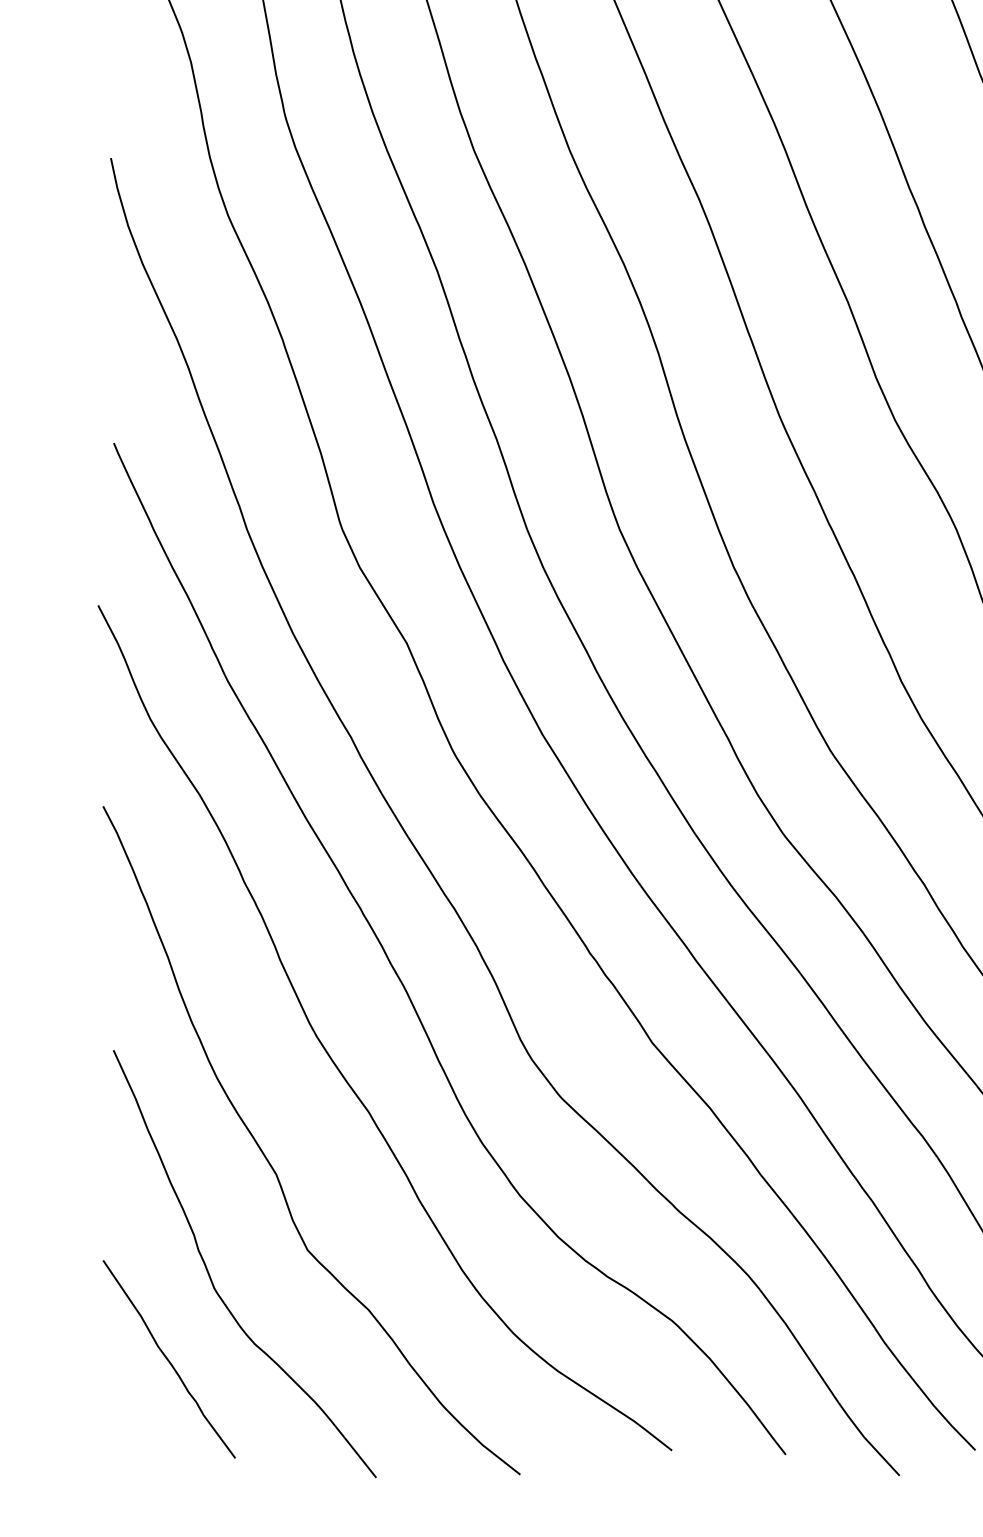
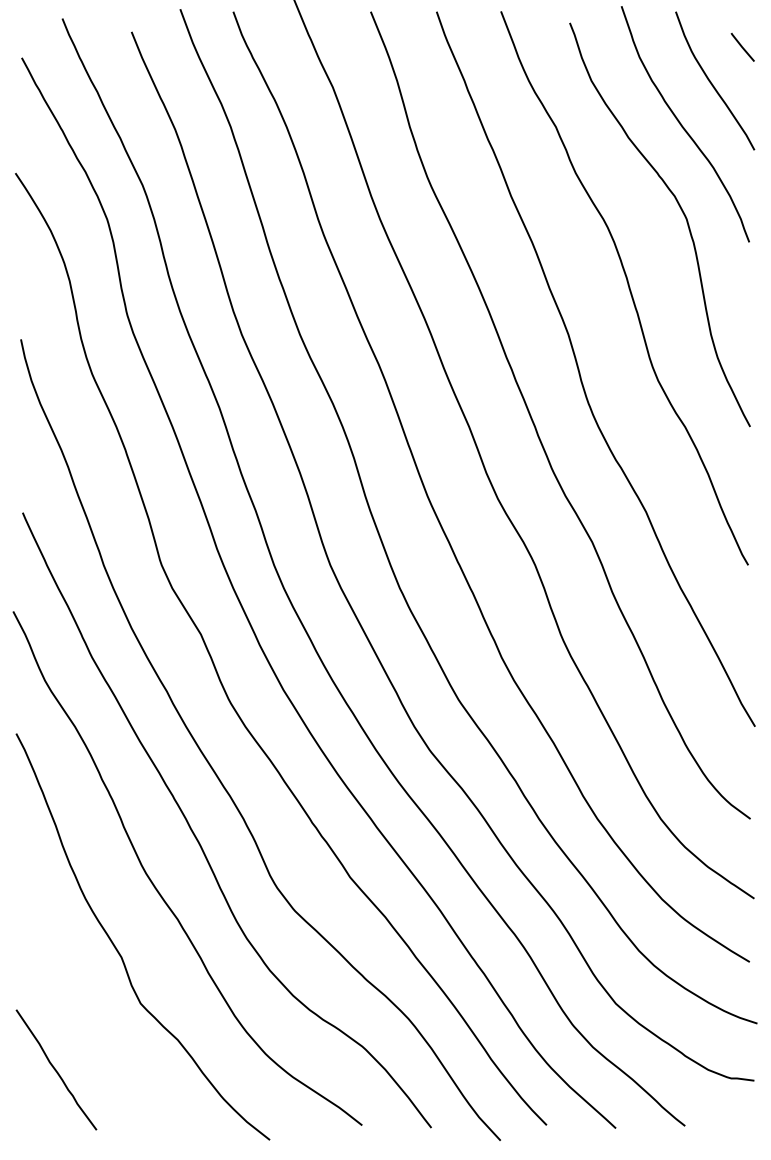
curve: (210, 1273) -> (81, 1017), removed

